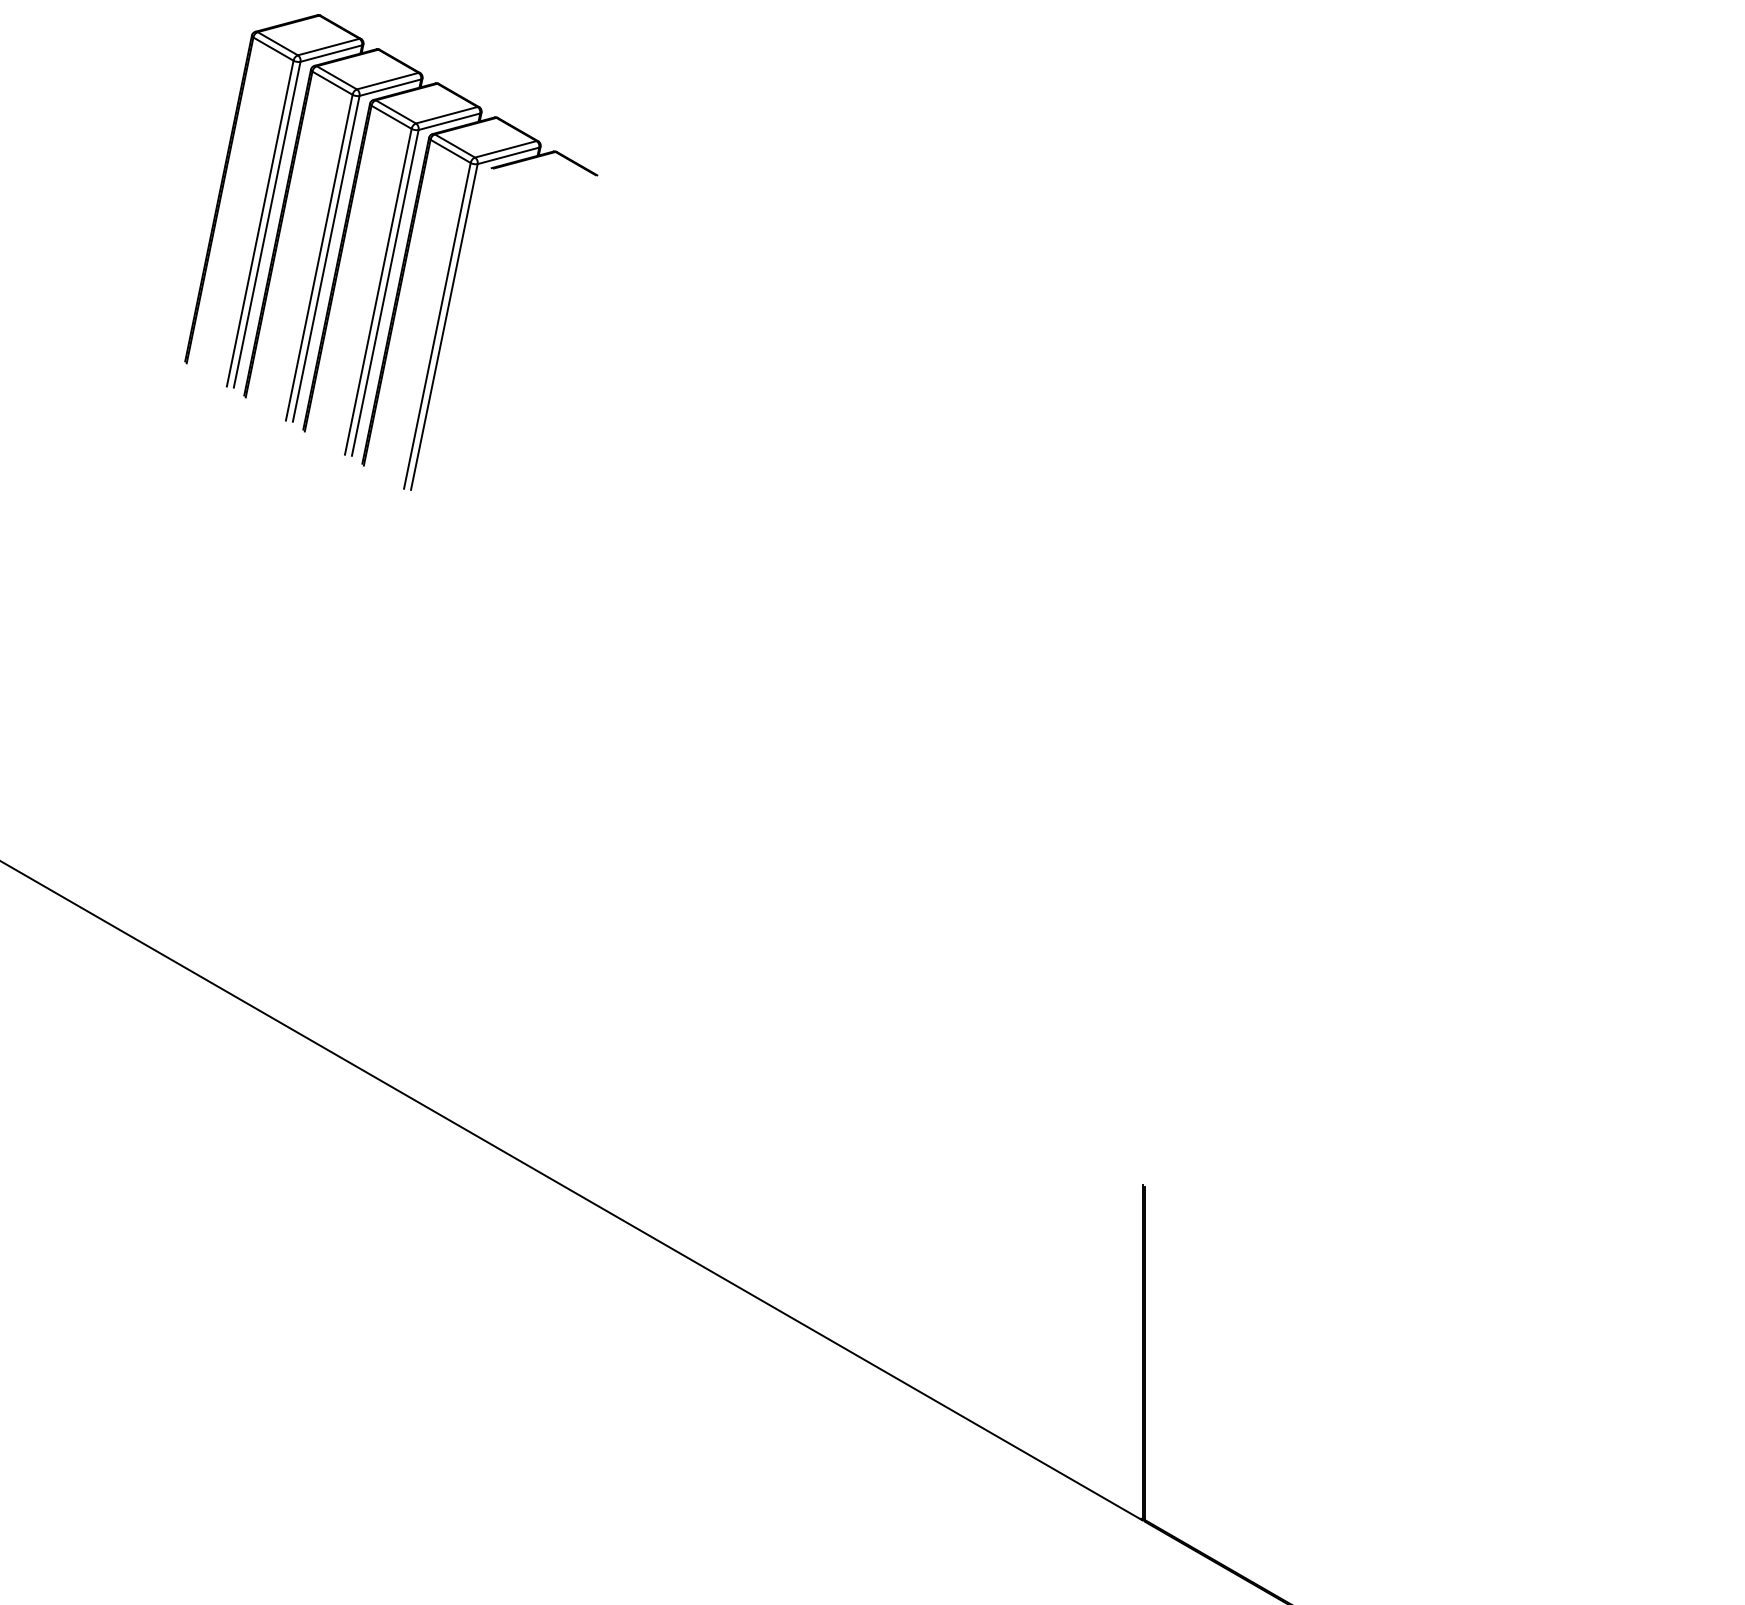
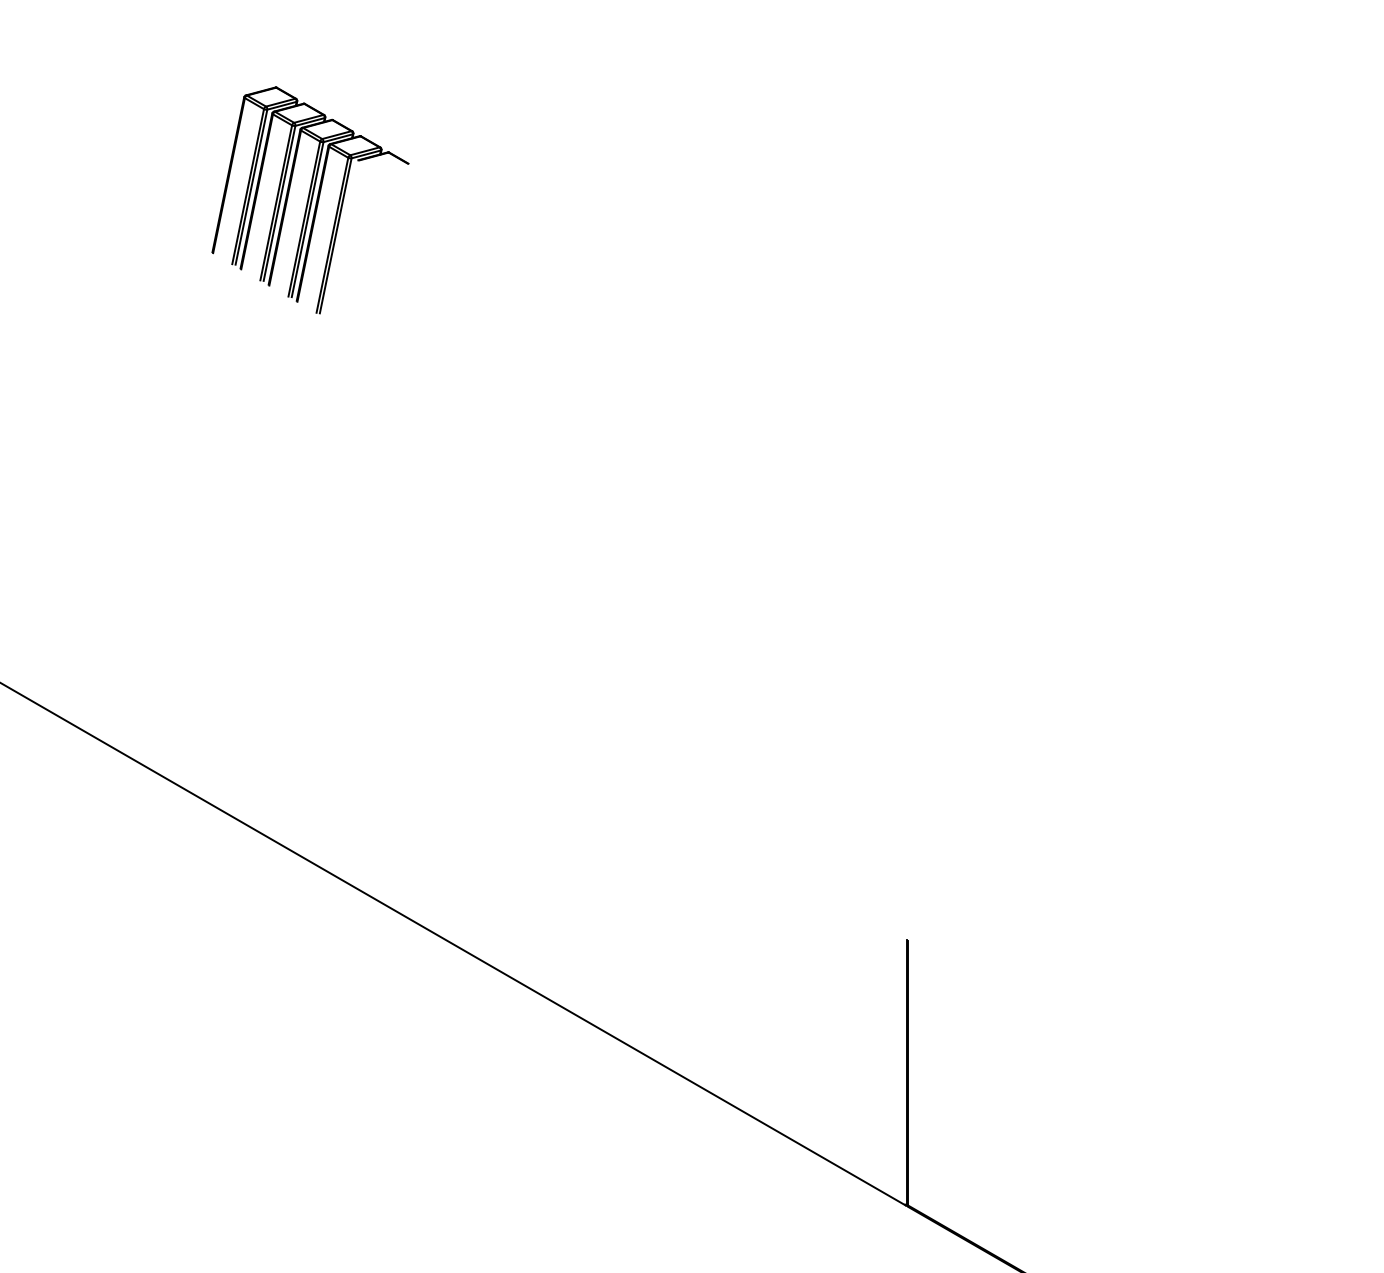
part: (391, 252) -> (310, 200), size x0.6

